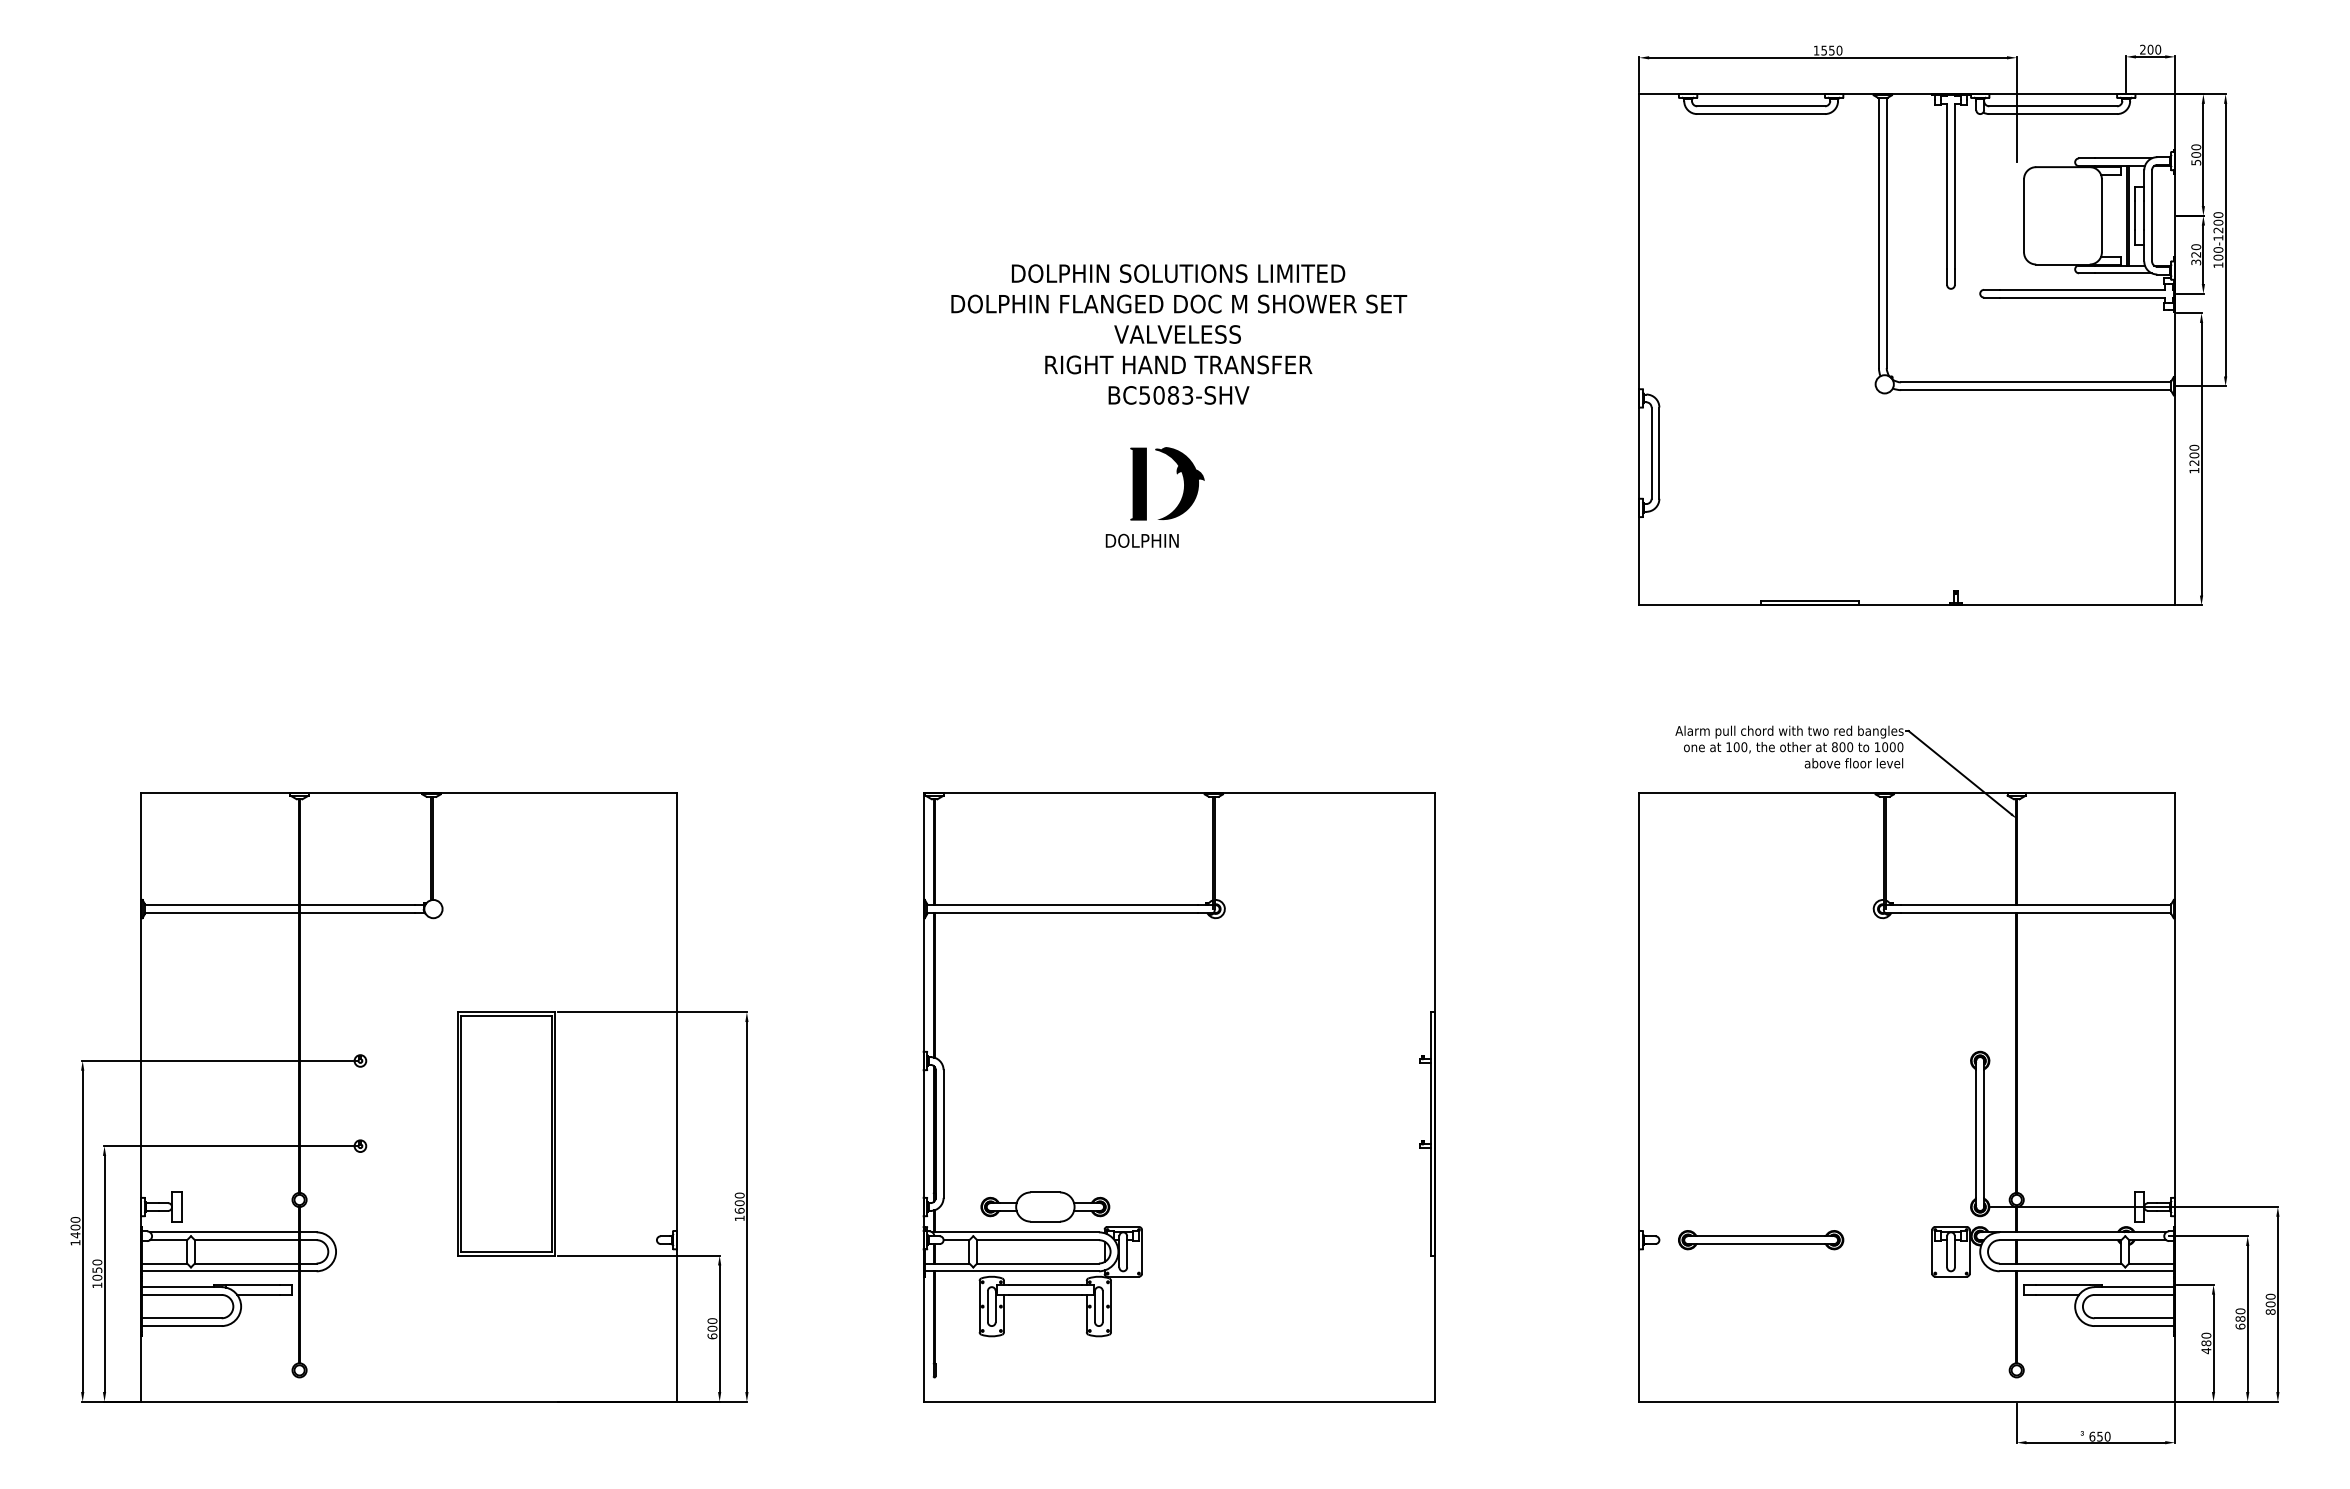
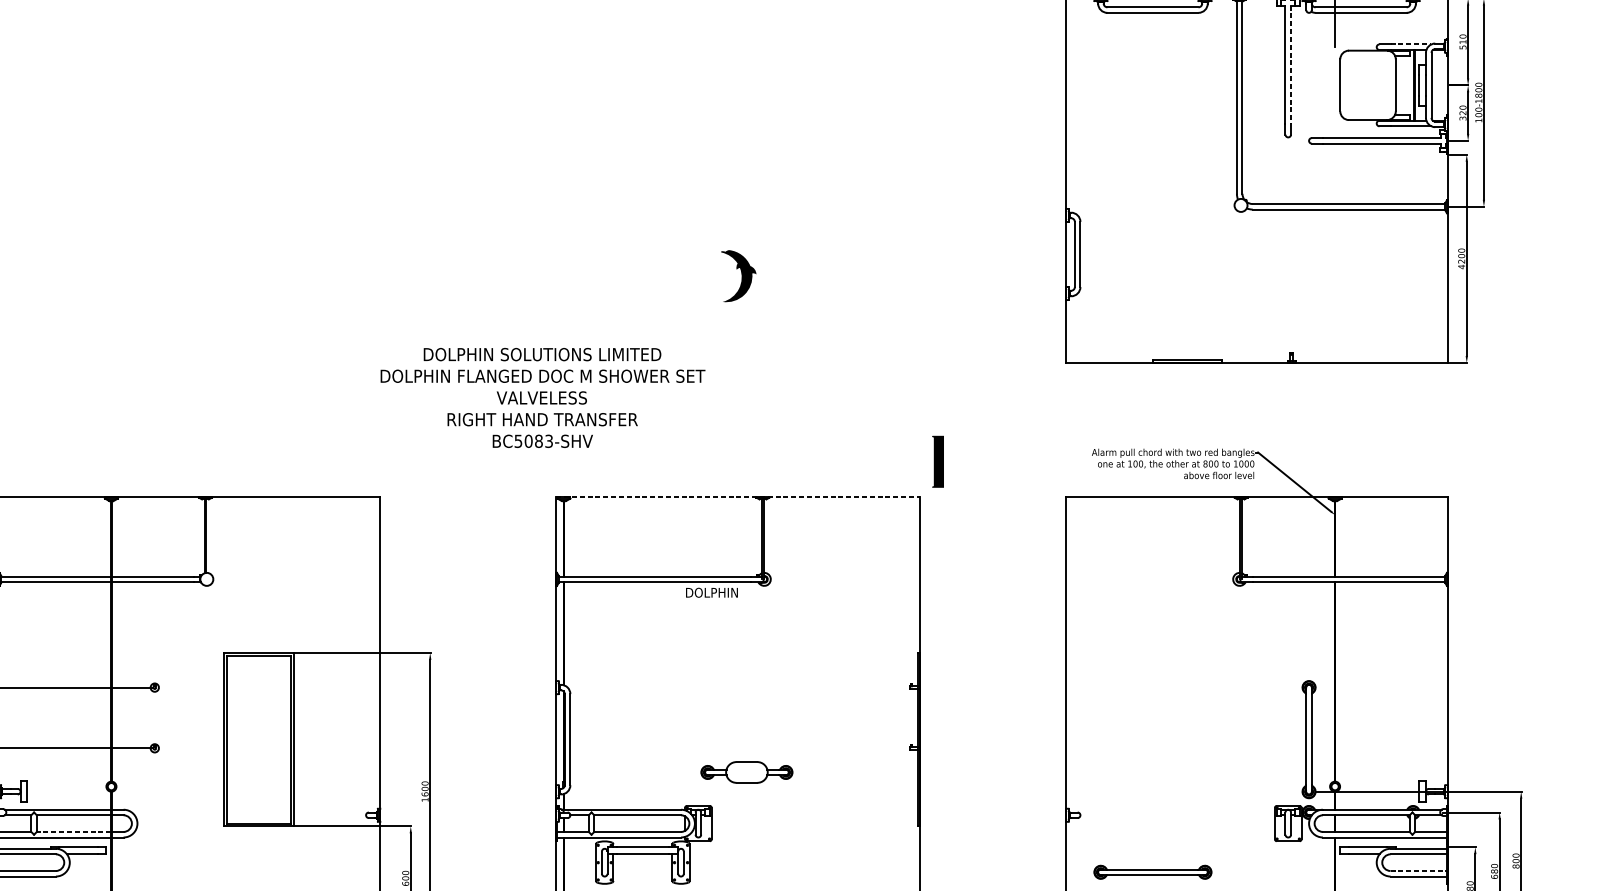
text: (2196, 154) -> (1463, 41), 500 -> 510
line: (2123, 158) -> (1411, 44), solid -> dashed
line: (1954, 186) -> (1290, 64), solid -> dashed
text: (2218, 230) -> (1478, 95), 100-1200 -> 100-1800
text: (1179, 334) -> (543, 397), moved
text: (2194, 470) -> (1461, 266), 1200 -> 4200
part: (1138, 483) -> (938, 461), moved
text: (1141, 540) -> (711, 592), moved
line: (1179, 793) -> (738, 497), solid -> dashed
part: (1045, 1206) -> (747, 772), moved
part: (1761, 1240) -> (1153, 872), moved
line: (246, 1263) -> (73, 831), solid -> dashed
line: (2134, 1318) -> (1419, 871), solid -> dashed

